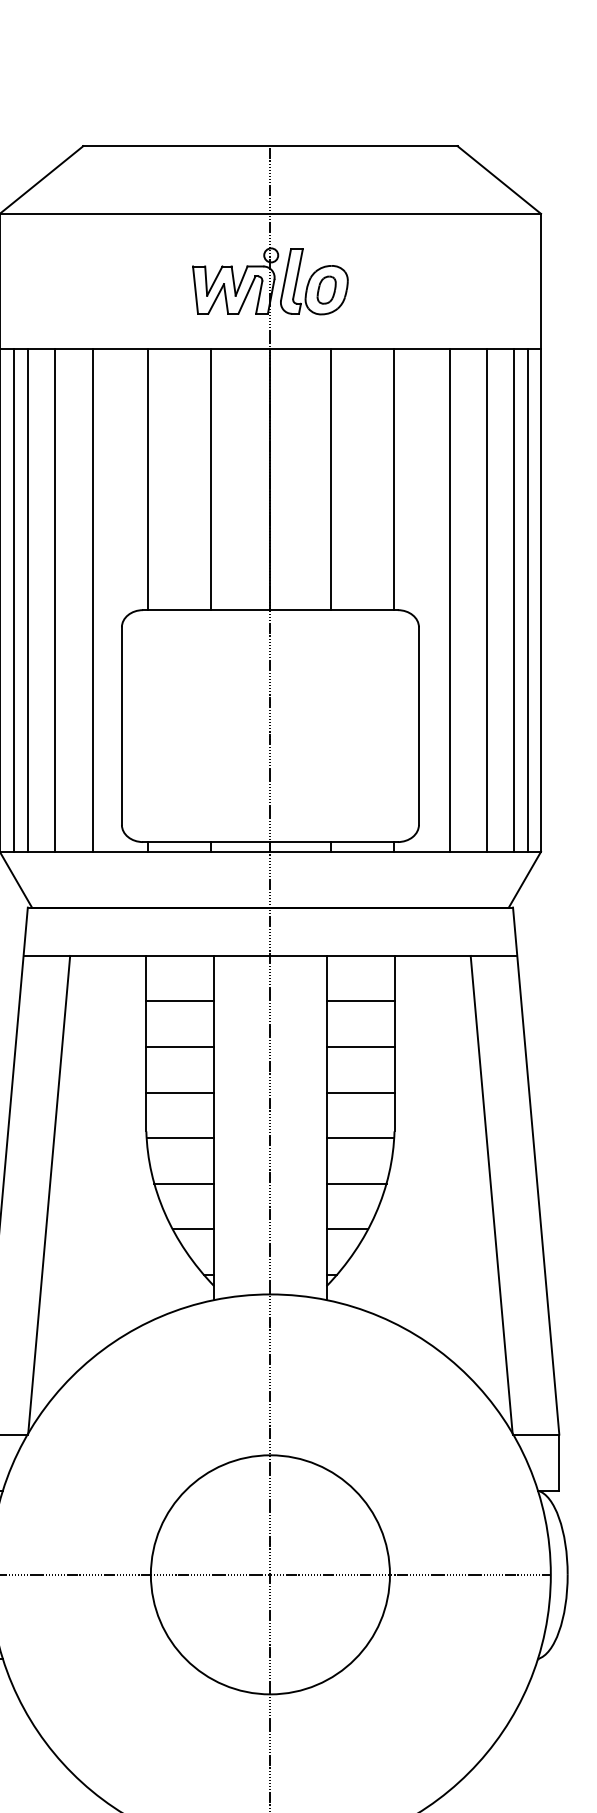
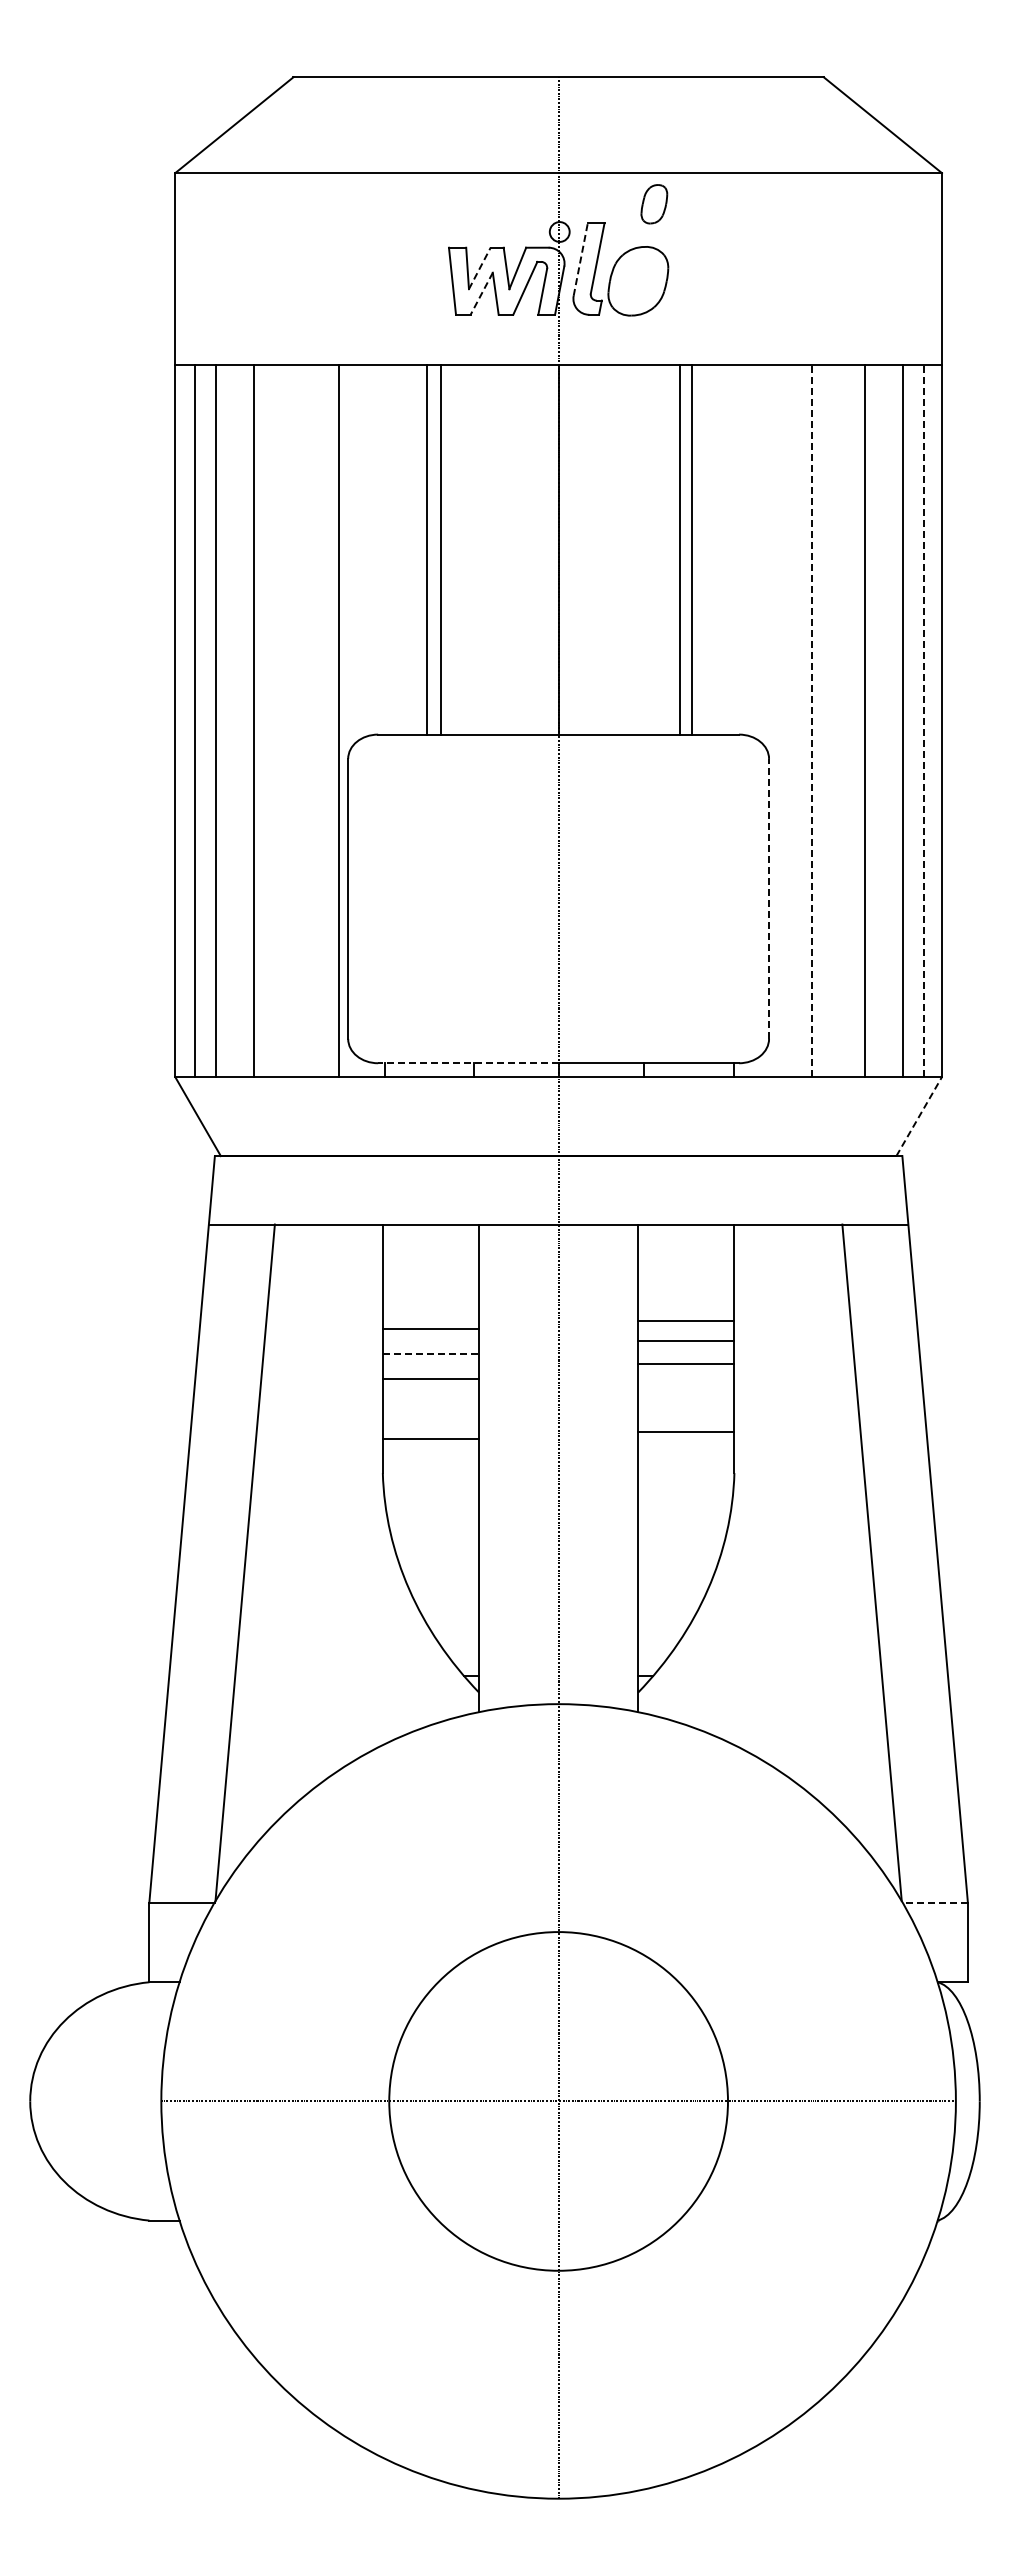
line: (285, 274) -> (580, 259), solid -> dashed
line: (215, 281) -> (480, 268), solid -> dashed
part: (326, 290) -> (654, 204), moved
line: (216, 298) -> (481, 293), solid -> dashed
line: (147, 479) -> (426, 549), moved
line: (211, 479) -> (441, 549), moved
line: (331, 479) -> (692, 549), moved
line: (393, 479) -> (679, 549), moved
line: (92, 600) -> (338, 720), moved
line: (449, 600) -> (812, 720), solid -> dashed
line: (527, 600) -> (923, 720), solid -> dashed
line: (419, 725) -> (769, 898), solid -> dashed
line: (206, 842) -> (467, 1063), solid -> dashed
line: (525, 879) -> (919, 1116), solid -> dashed
line: (180, 1001) -> (430, 1329), moved
line: (360, 1001) -> (686, 1341), moved
line: (180, 1046) -> (431, 1353), solid -> dashed
line: (360, 1046) -> (686, 1320), moved
line: (180, 1092) -> (430, 1379), moved
line: (360, 1092) -> (686, 1364), moved
line: (180, 1138) -> (431, 1438), moved
line: (359, 1138) -> (685, 1431), moved
line: (184, 1183) -> (436, 1547), removed
line: (356, 1183) -> (680, 1547), removed
line: (193, 1229) -> (449, 1611), removed
line: (347, 1229) -> (667, 1611), removed
line: (536, 1434) -> (935, 1902), solid -> dashed

